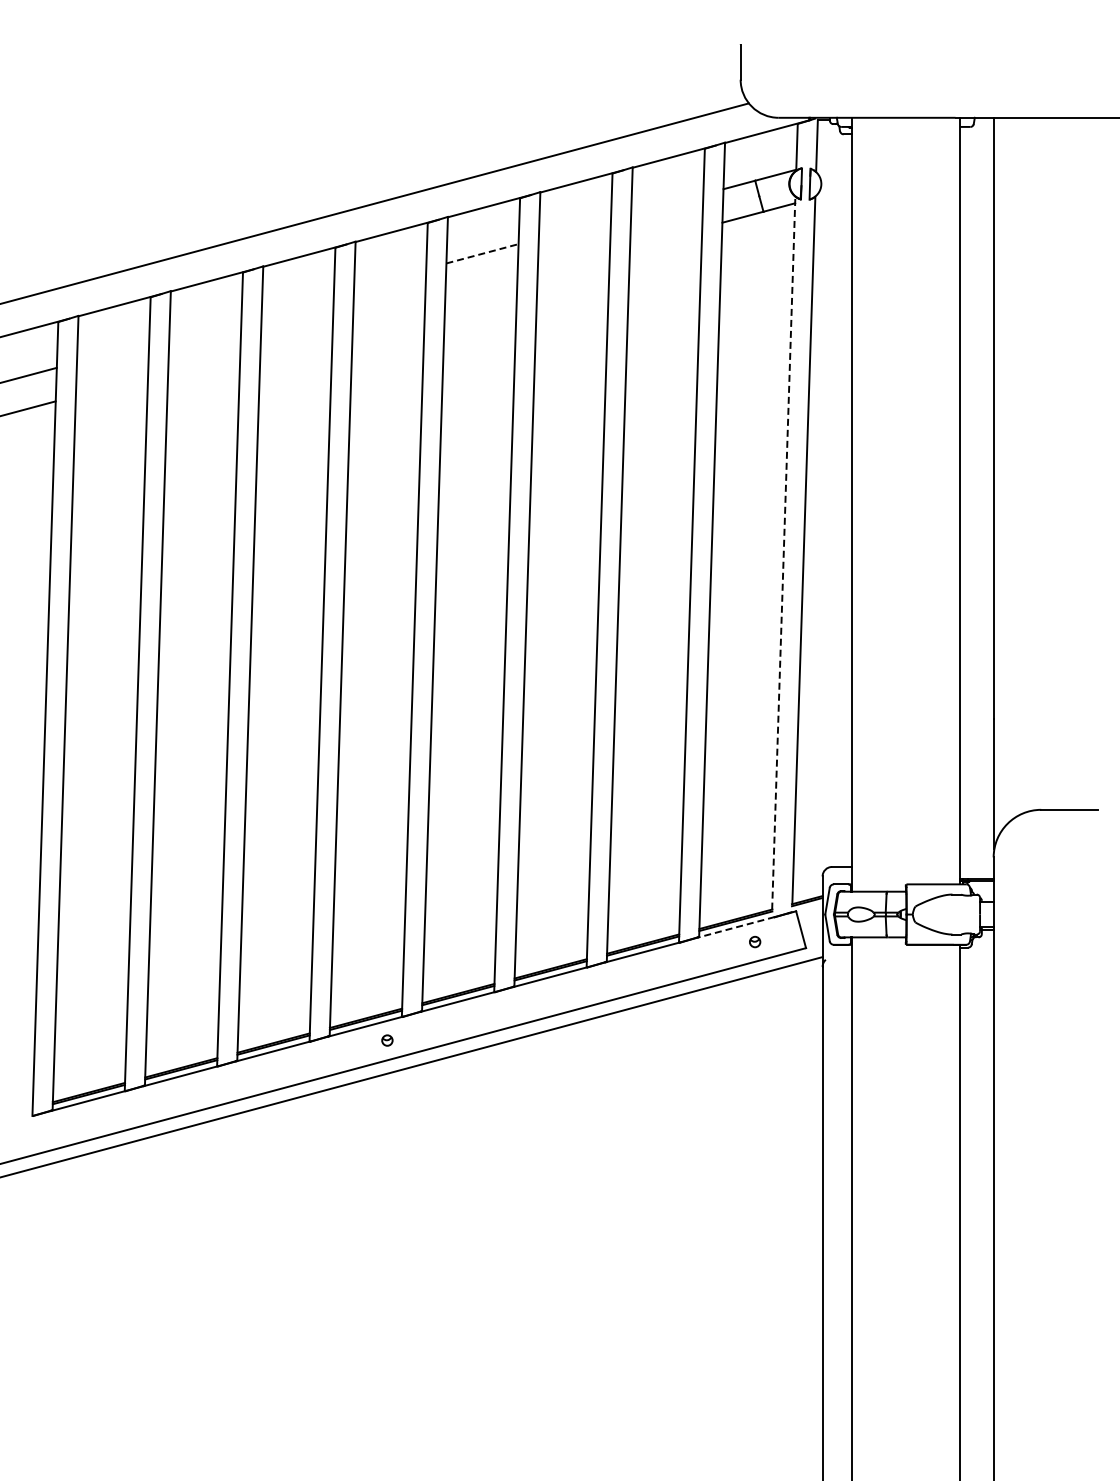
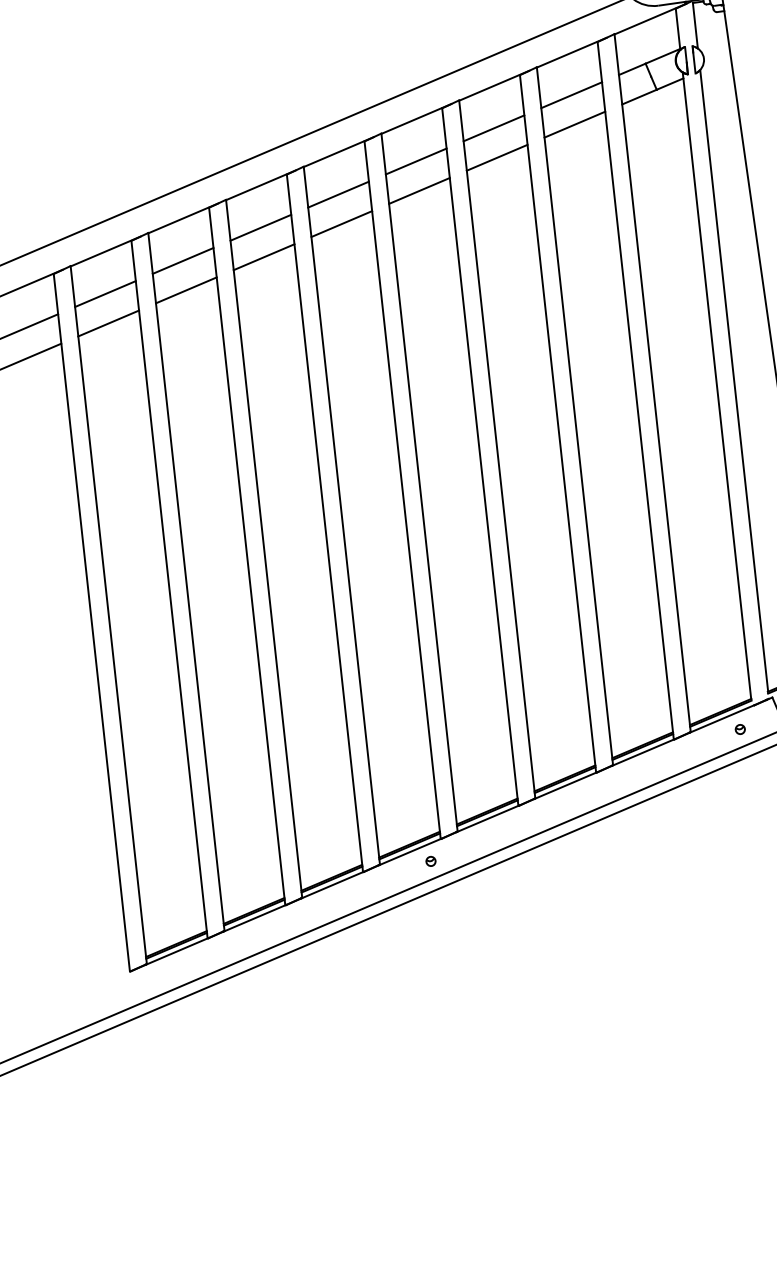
line: (667, 203) -> (571, 94), added
line: (574, 228) -> (493, 127), added
line: (666, 237) -> (575, 124), added
line: (483, 253) -> (417, 161), dashed -> solid
line: (573, 262) -> (496, 157), added
line: (390, 278) -> (338, 194), added
line: (481, 286) -> (419, 190), added
line: (297, 302) -> (260, 227), added
line: (389, 311) -> (342, 223), added
line: (205, 327) -> (183, 260), added
line: (296, 336) -> (263, 256), added
line: (113, 352) -> (105, 293), added
line: (204, 361) -> (186, 290), added
line: (111, 385) -> (108, 322), added
line: (783, 553) -> (716, 386), dashed -> solid
line: (736, 927) -> (722, 719), dashed -> solid

